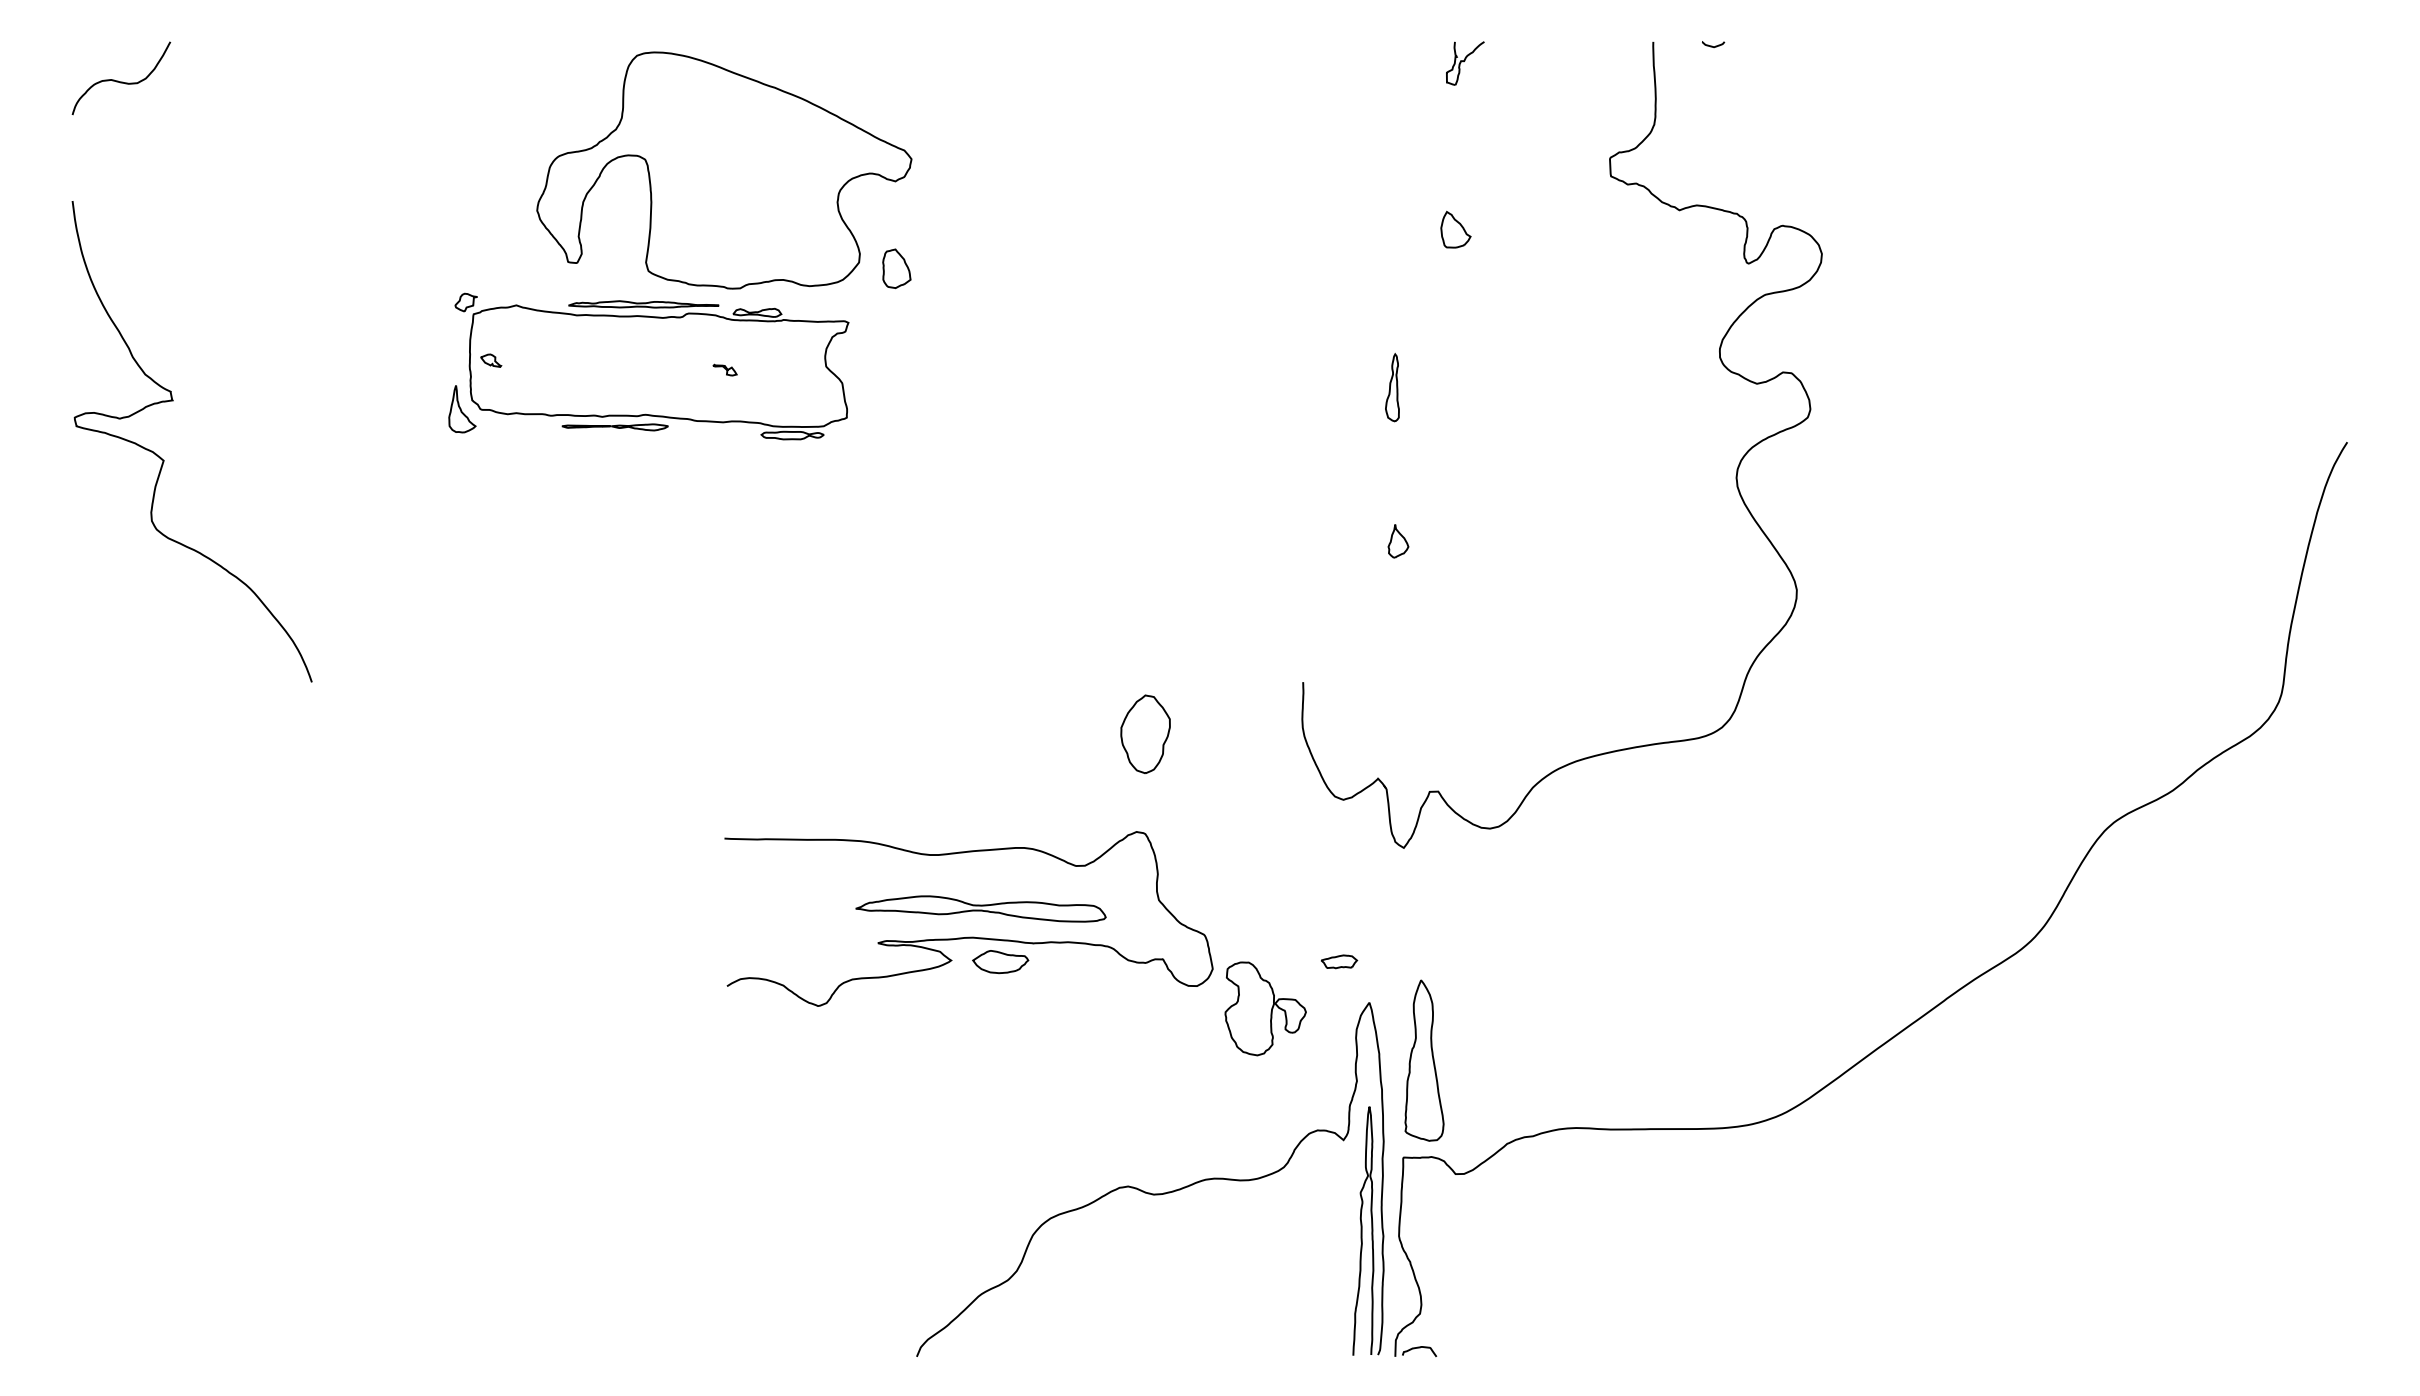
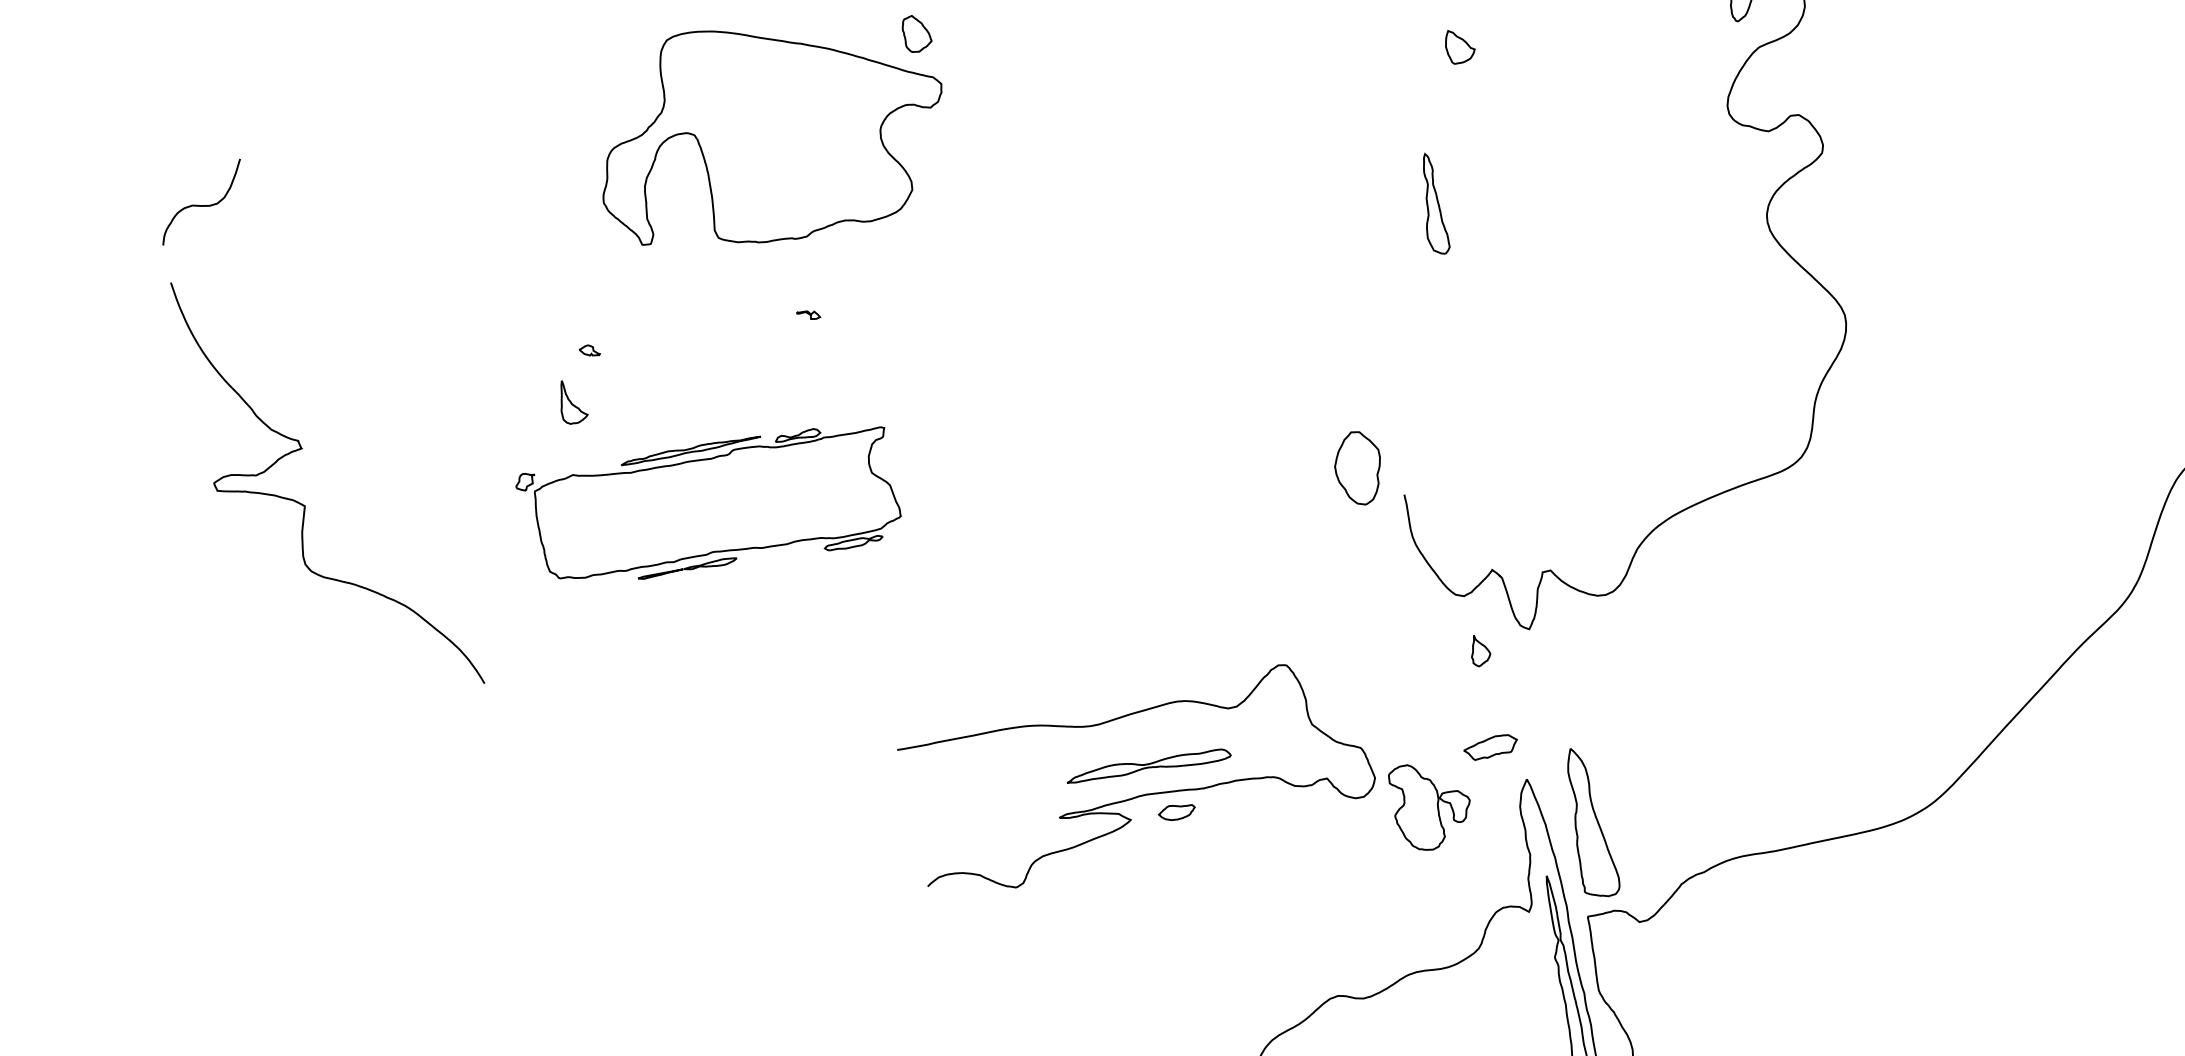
curve: (121, 81) -> (202, 205), moved
part: (896, 268) -> (916, 33), moved
part: (651, 366) -> (709, 506), moved
part: (1392, 387) -> (1431, 204), size x1.6
part: (1398, 541) -> (1480, 650), moved
part: (1145, 733) -> (1358, 467), moved
part: (980, 908) -> (1148, 766), size x0.7
part: (1339, 961) -> (1491, 746), size x1.6
part: (1000, 962) -> (1176, 812), size x0.7

